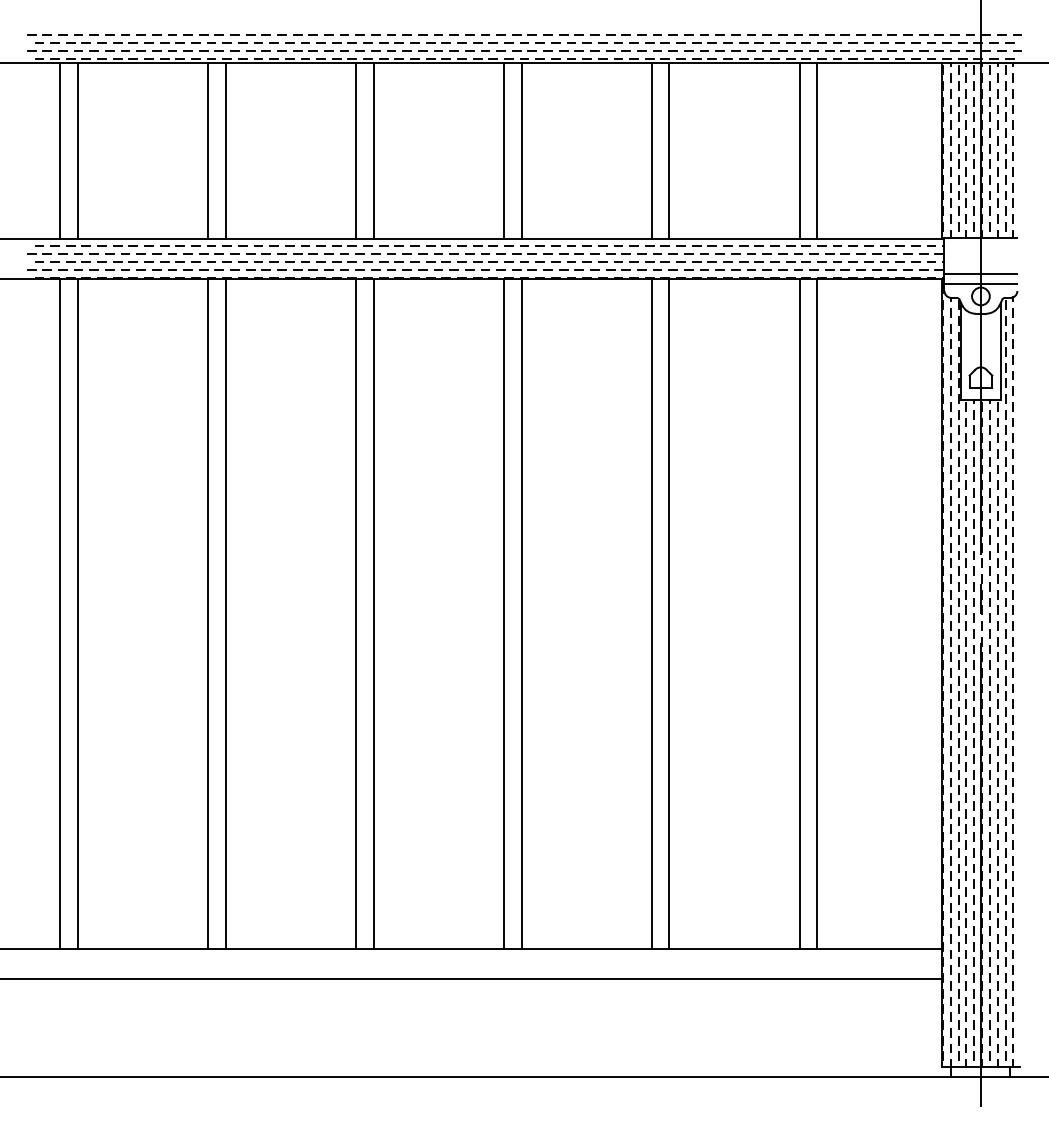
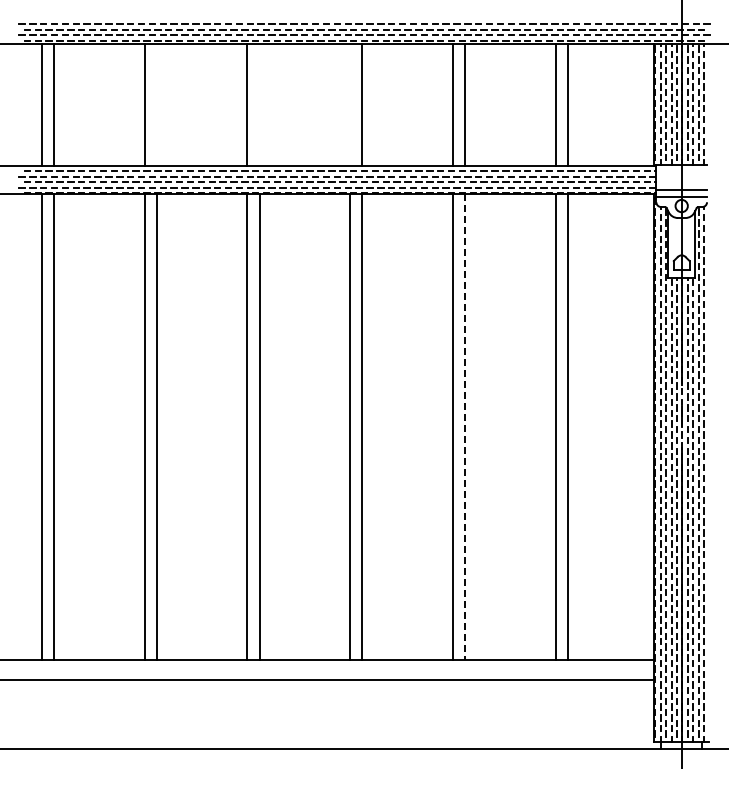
line: (225, 150) -> (156, 104), removed
line: (373, 150) -> (259, 104), removed
line: (504, 150) -> (350, 104), removed
line: (669, 613) -> (465, 426), solid -> dashed

